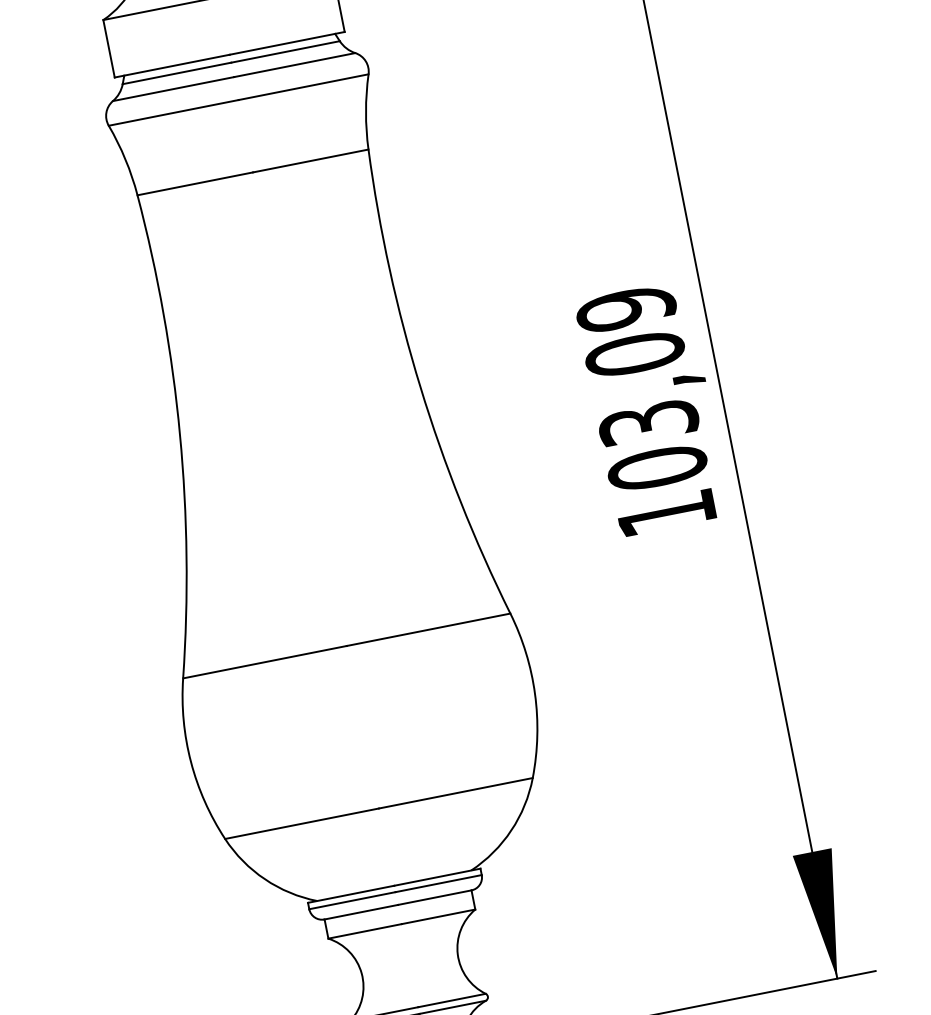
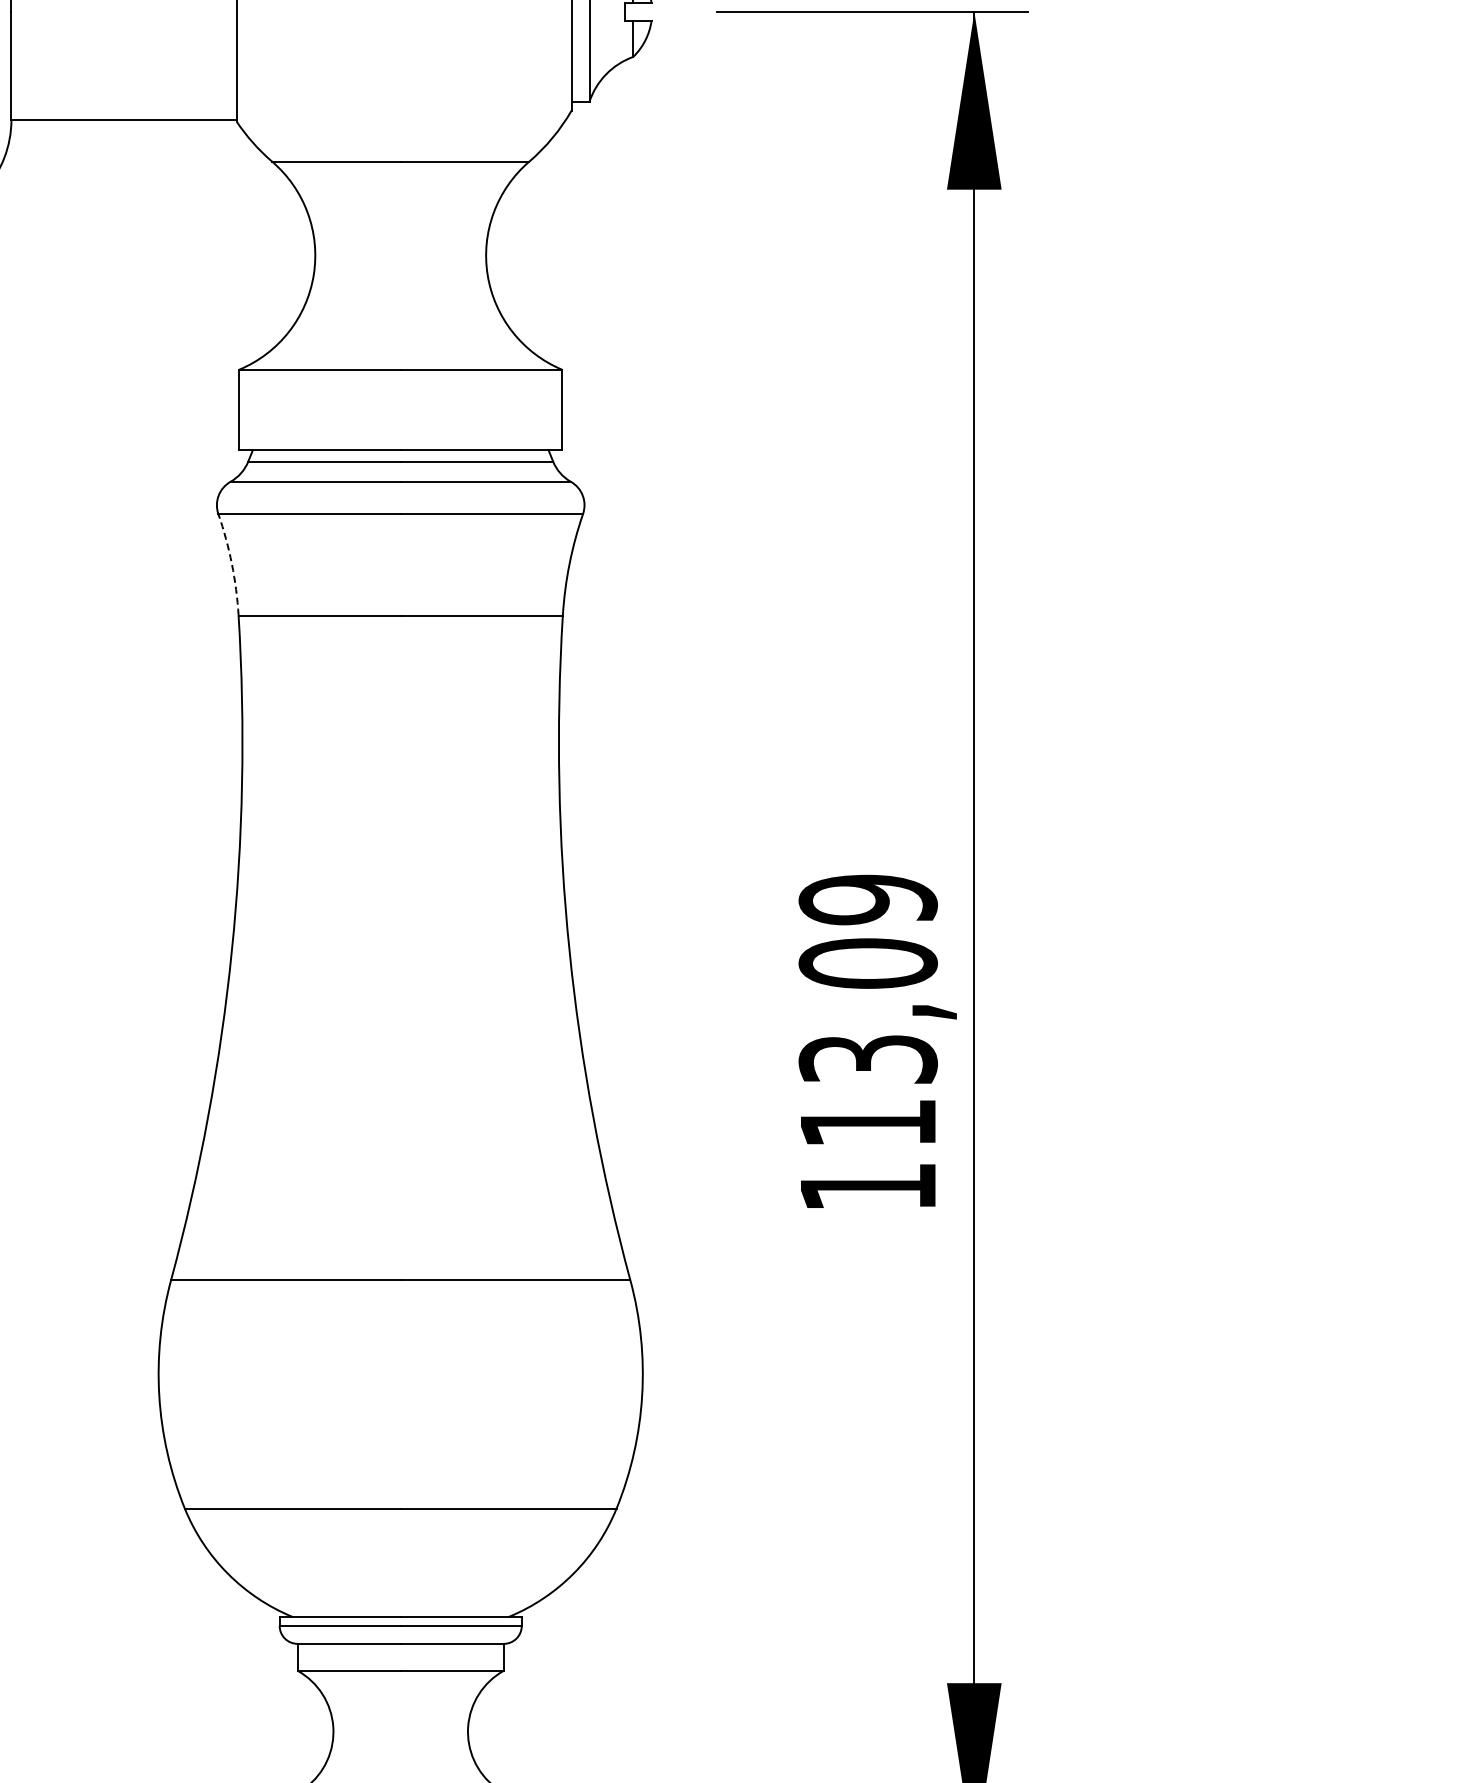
arc: (125, 159) -> (231, 564), solid -> dashed
text: (657, 468) -> (867, 1123), 103,09 -> 113,09

